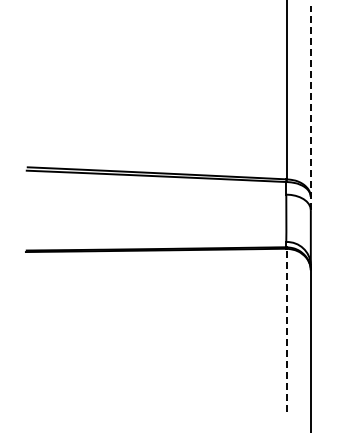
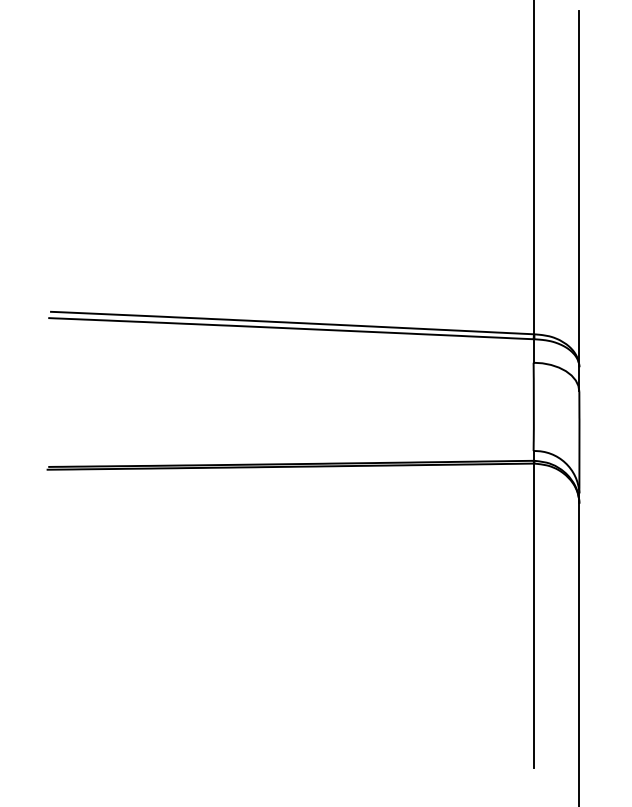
line: (310, 107) -> (578, 200), dashed -> solid
line: (286, 330) -> (534, 615), dashed -> solid

